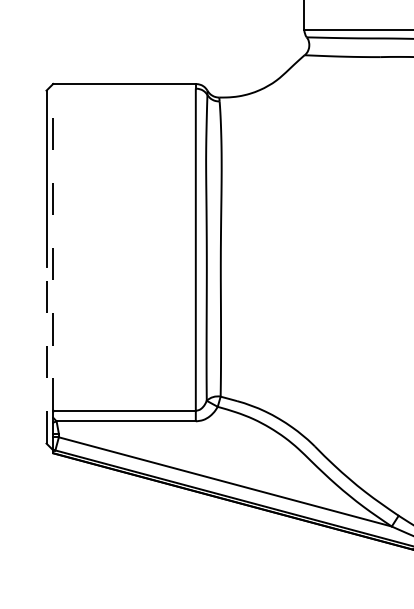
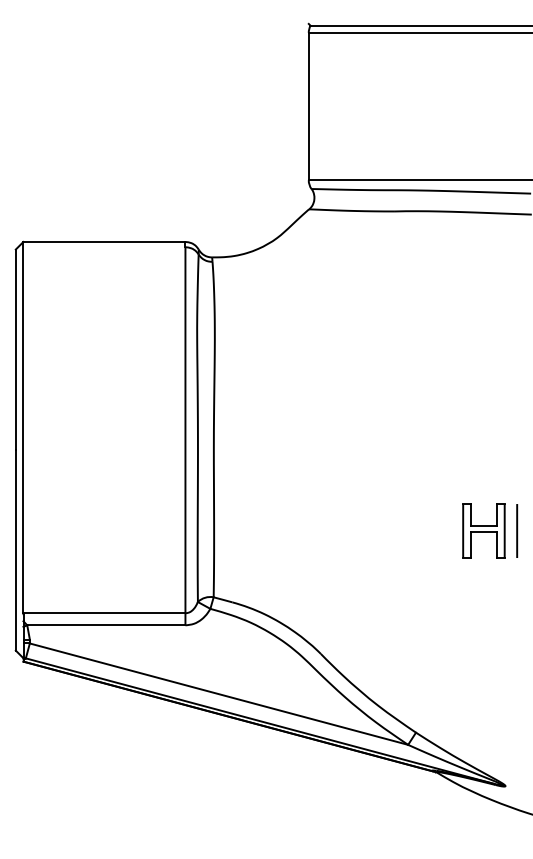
line: (53, 247) -> (23, 427), dashed -> solid
line: (46, 354) -> (15, 549), dashed -> solid

